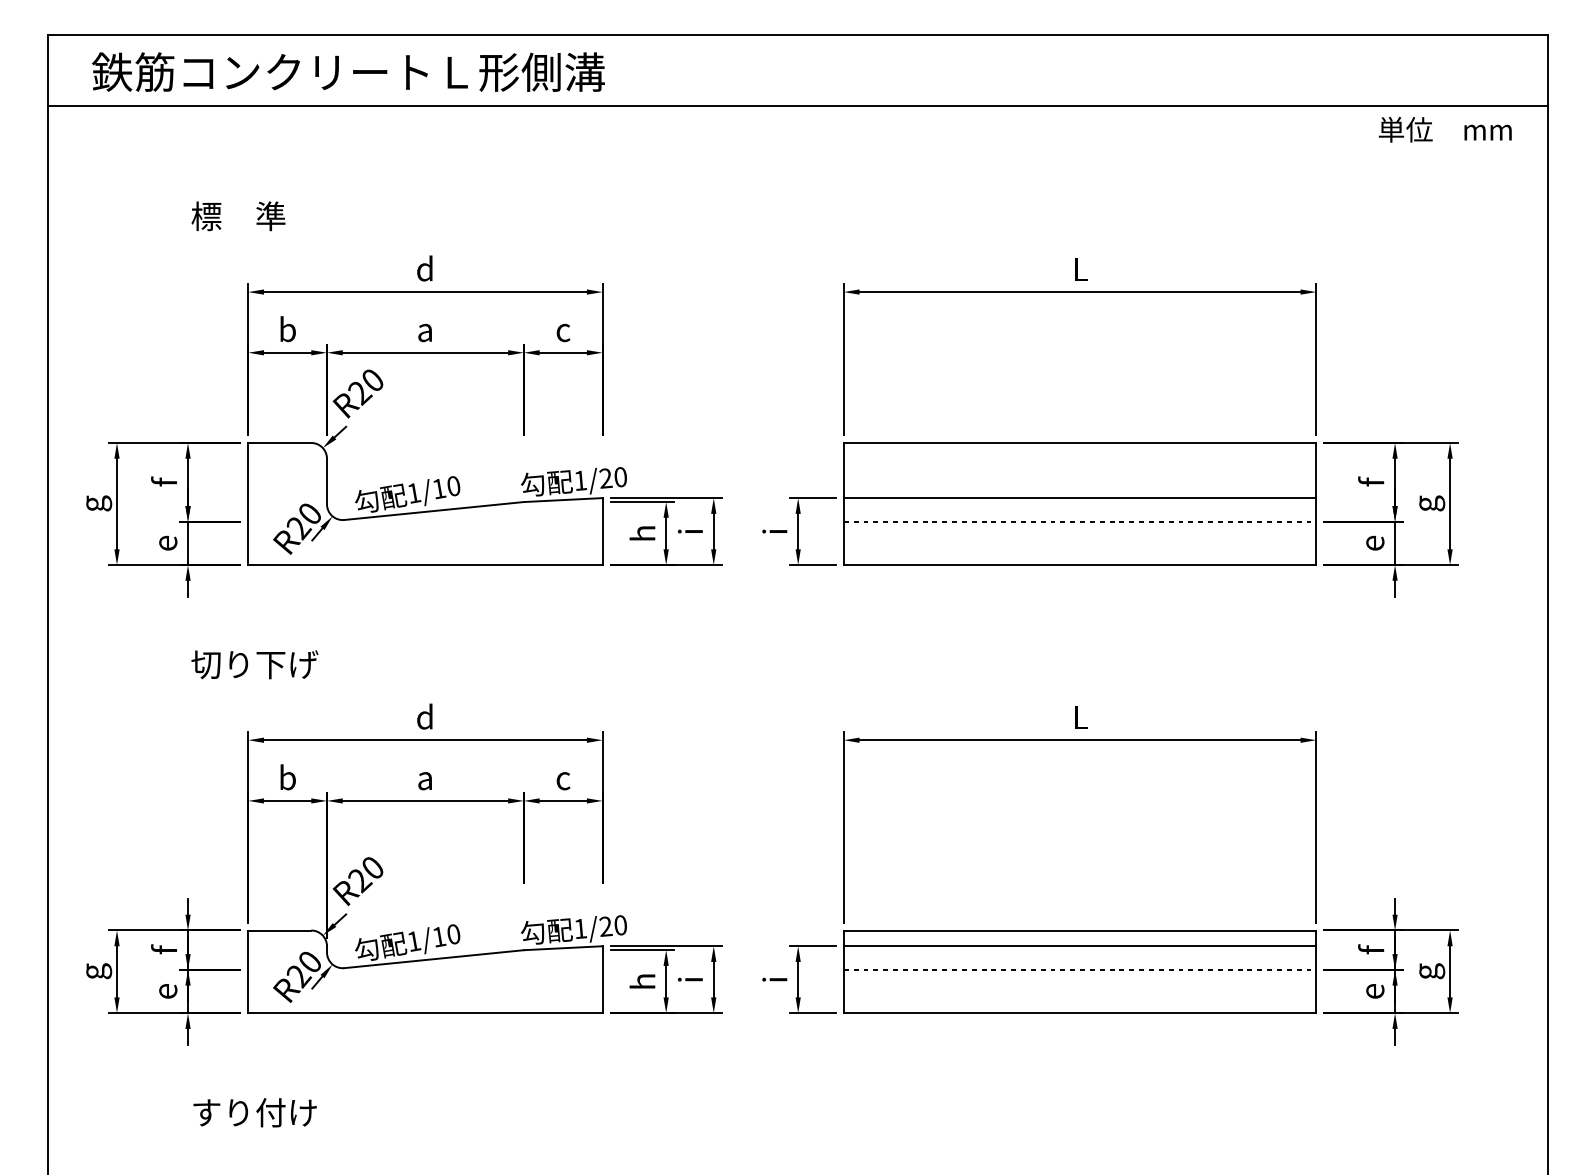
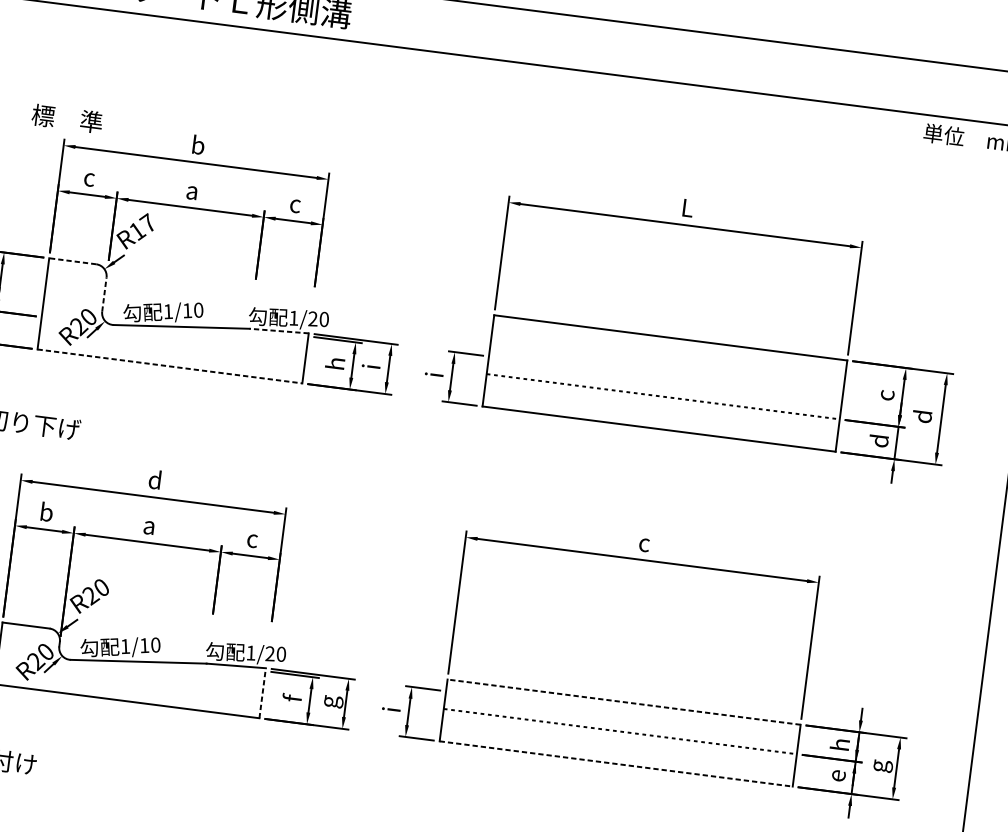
text: (238, 216) -> (67, 118), moved
text: (425, 268) -> (198, 144), d -> b
text: (287, 329) -> (89, 177), b -> c
text: (365, 385) -> (142, 226), R20 -> R17
line: (279, 442) -> (72, 260), solid -> dashed
line: (327, 481) -> (104, 294), solid -> dashed
text: (1371, 481) -> (884, 394), f -> c
line: (1079, 498) -> (665, 379), removed
line: (562, 500) -> (278, 331), solid -> dashed
text: (1428, 503) -> (925, 416), g -> d
text: (1371, 543) -> (878, 440), e -> d
line: (425, 565) -> (169, 366), solid -> dashed
text: (1080, 717) -> (644, 543), L -> c
line: (1079, 930) -> (623, 702), solid -> dashed
line: (1079, 946) -> (622, 714), removed
text: (1371, 949) -> (840, 744), f -> h
line: (602, 979) -> (262, 693), solid -> dashed
text: (693, 979) -> (330, 701), i -> g
text: (642, 981) -> (292, 698), h -> f
line: (1080, 1013) -> (616, 764), solid -> dashed

